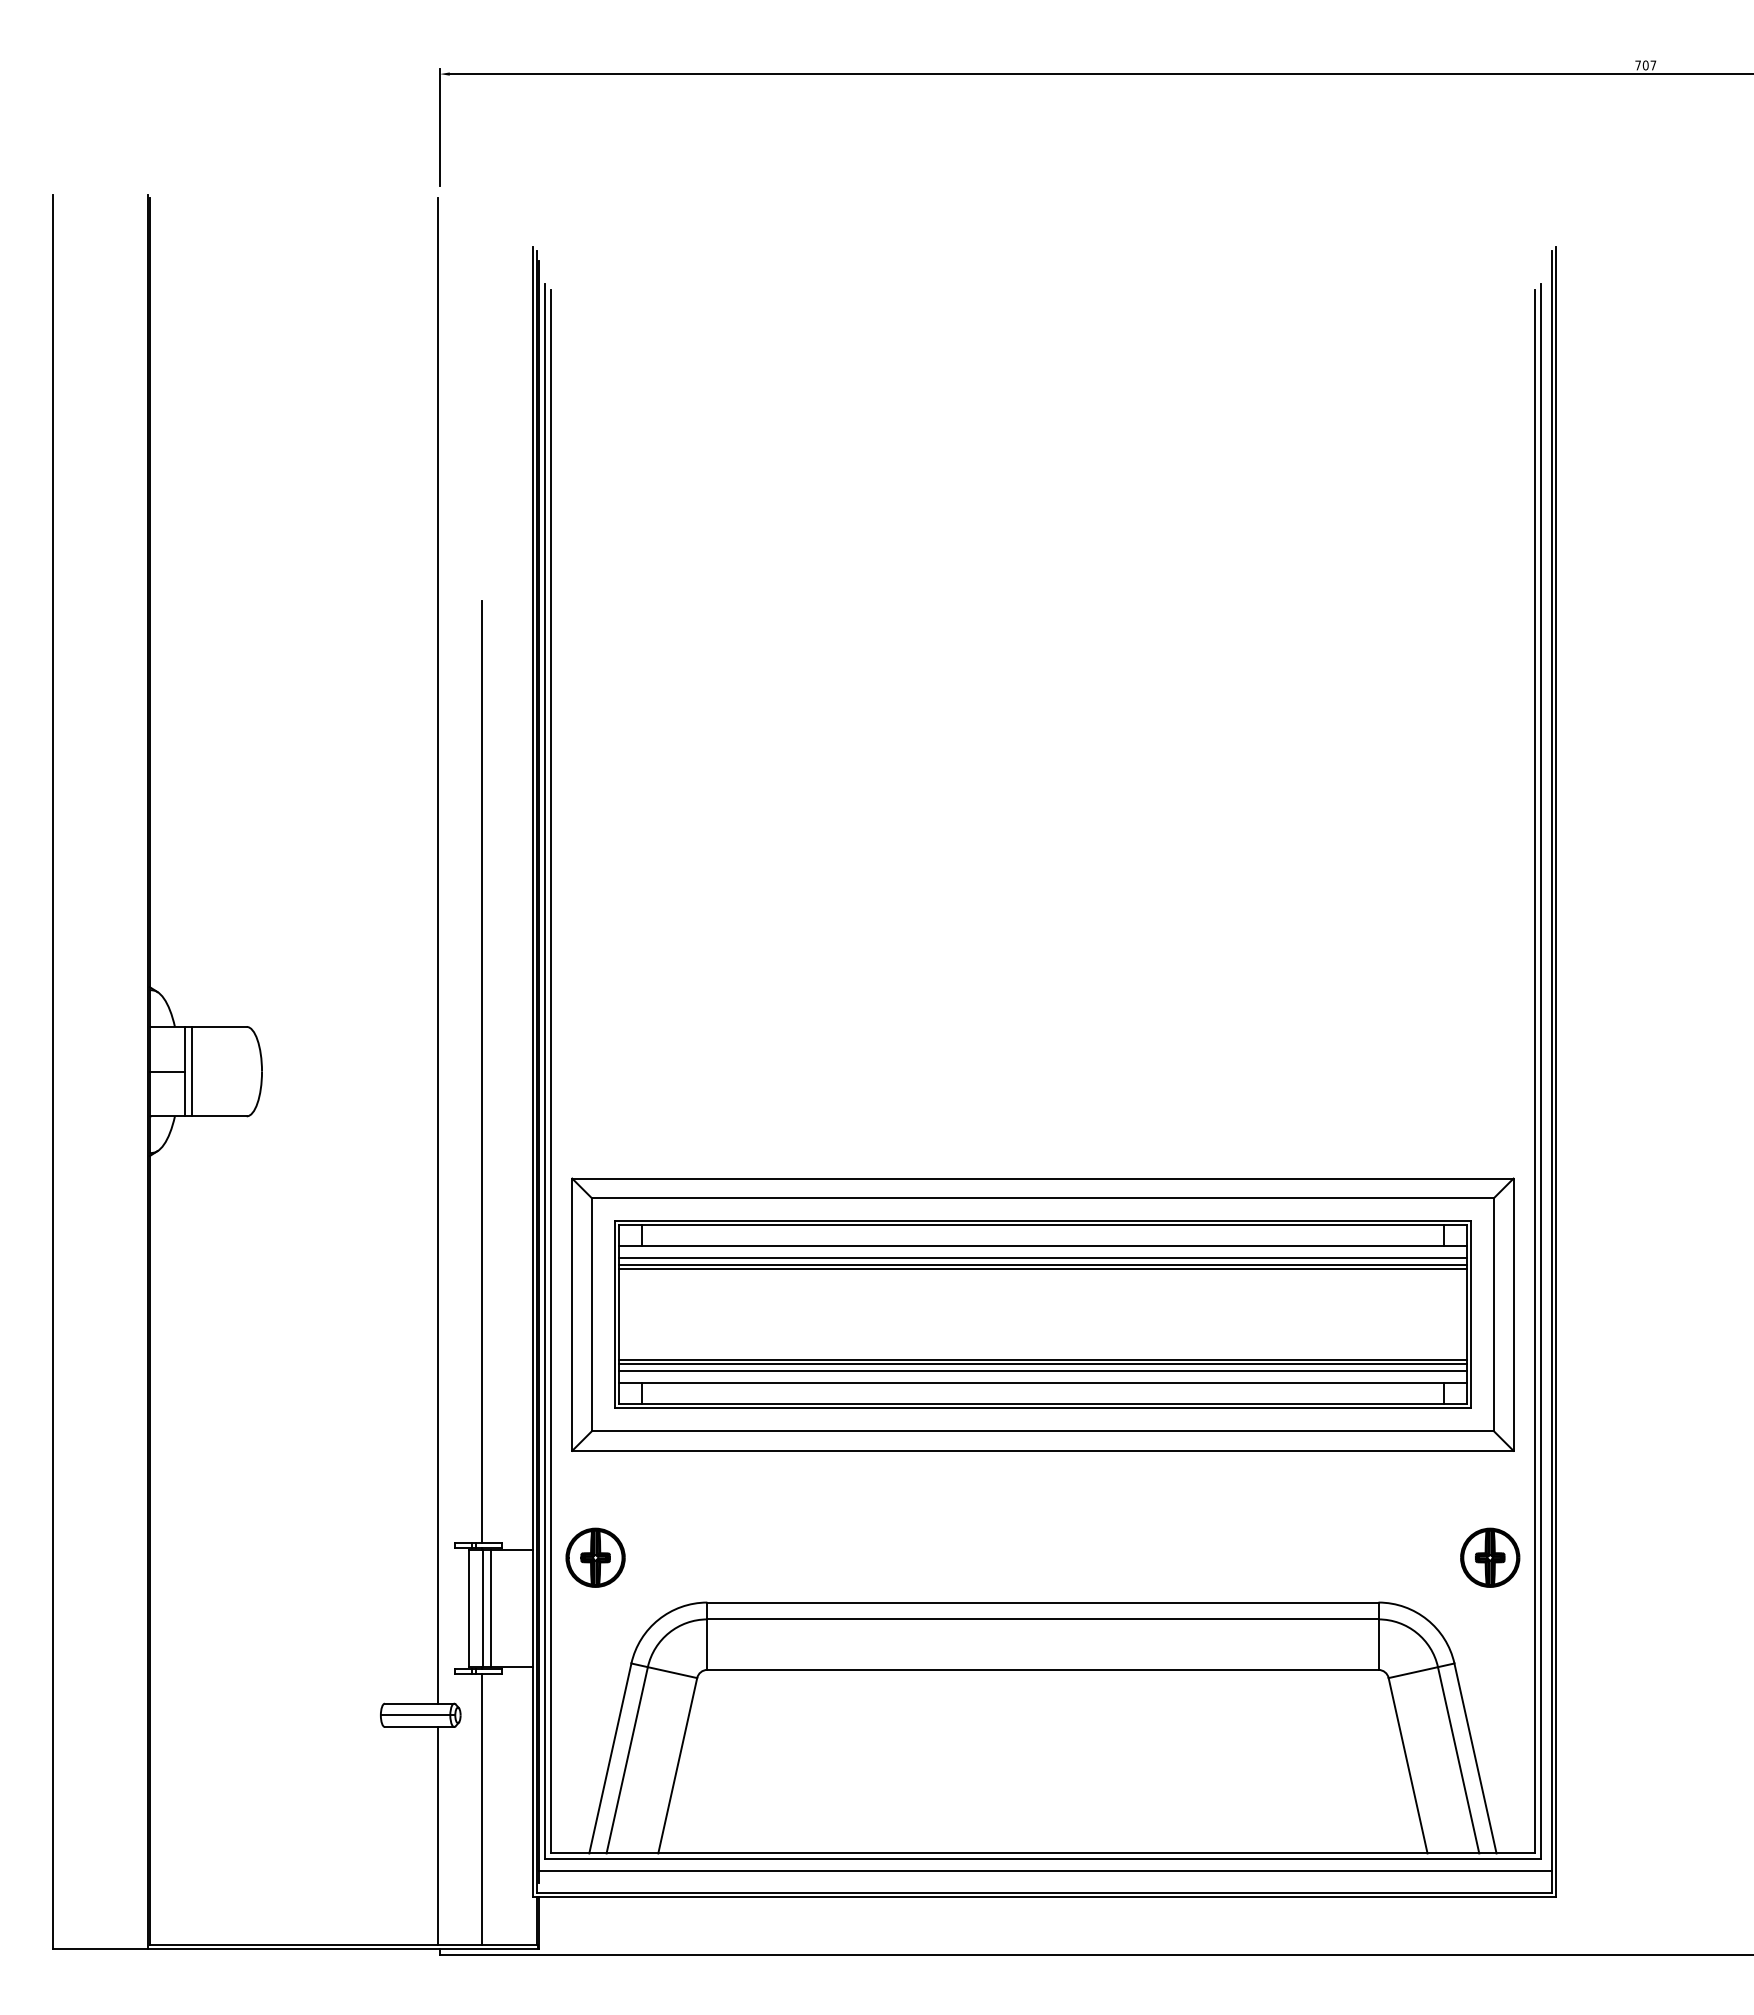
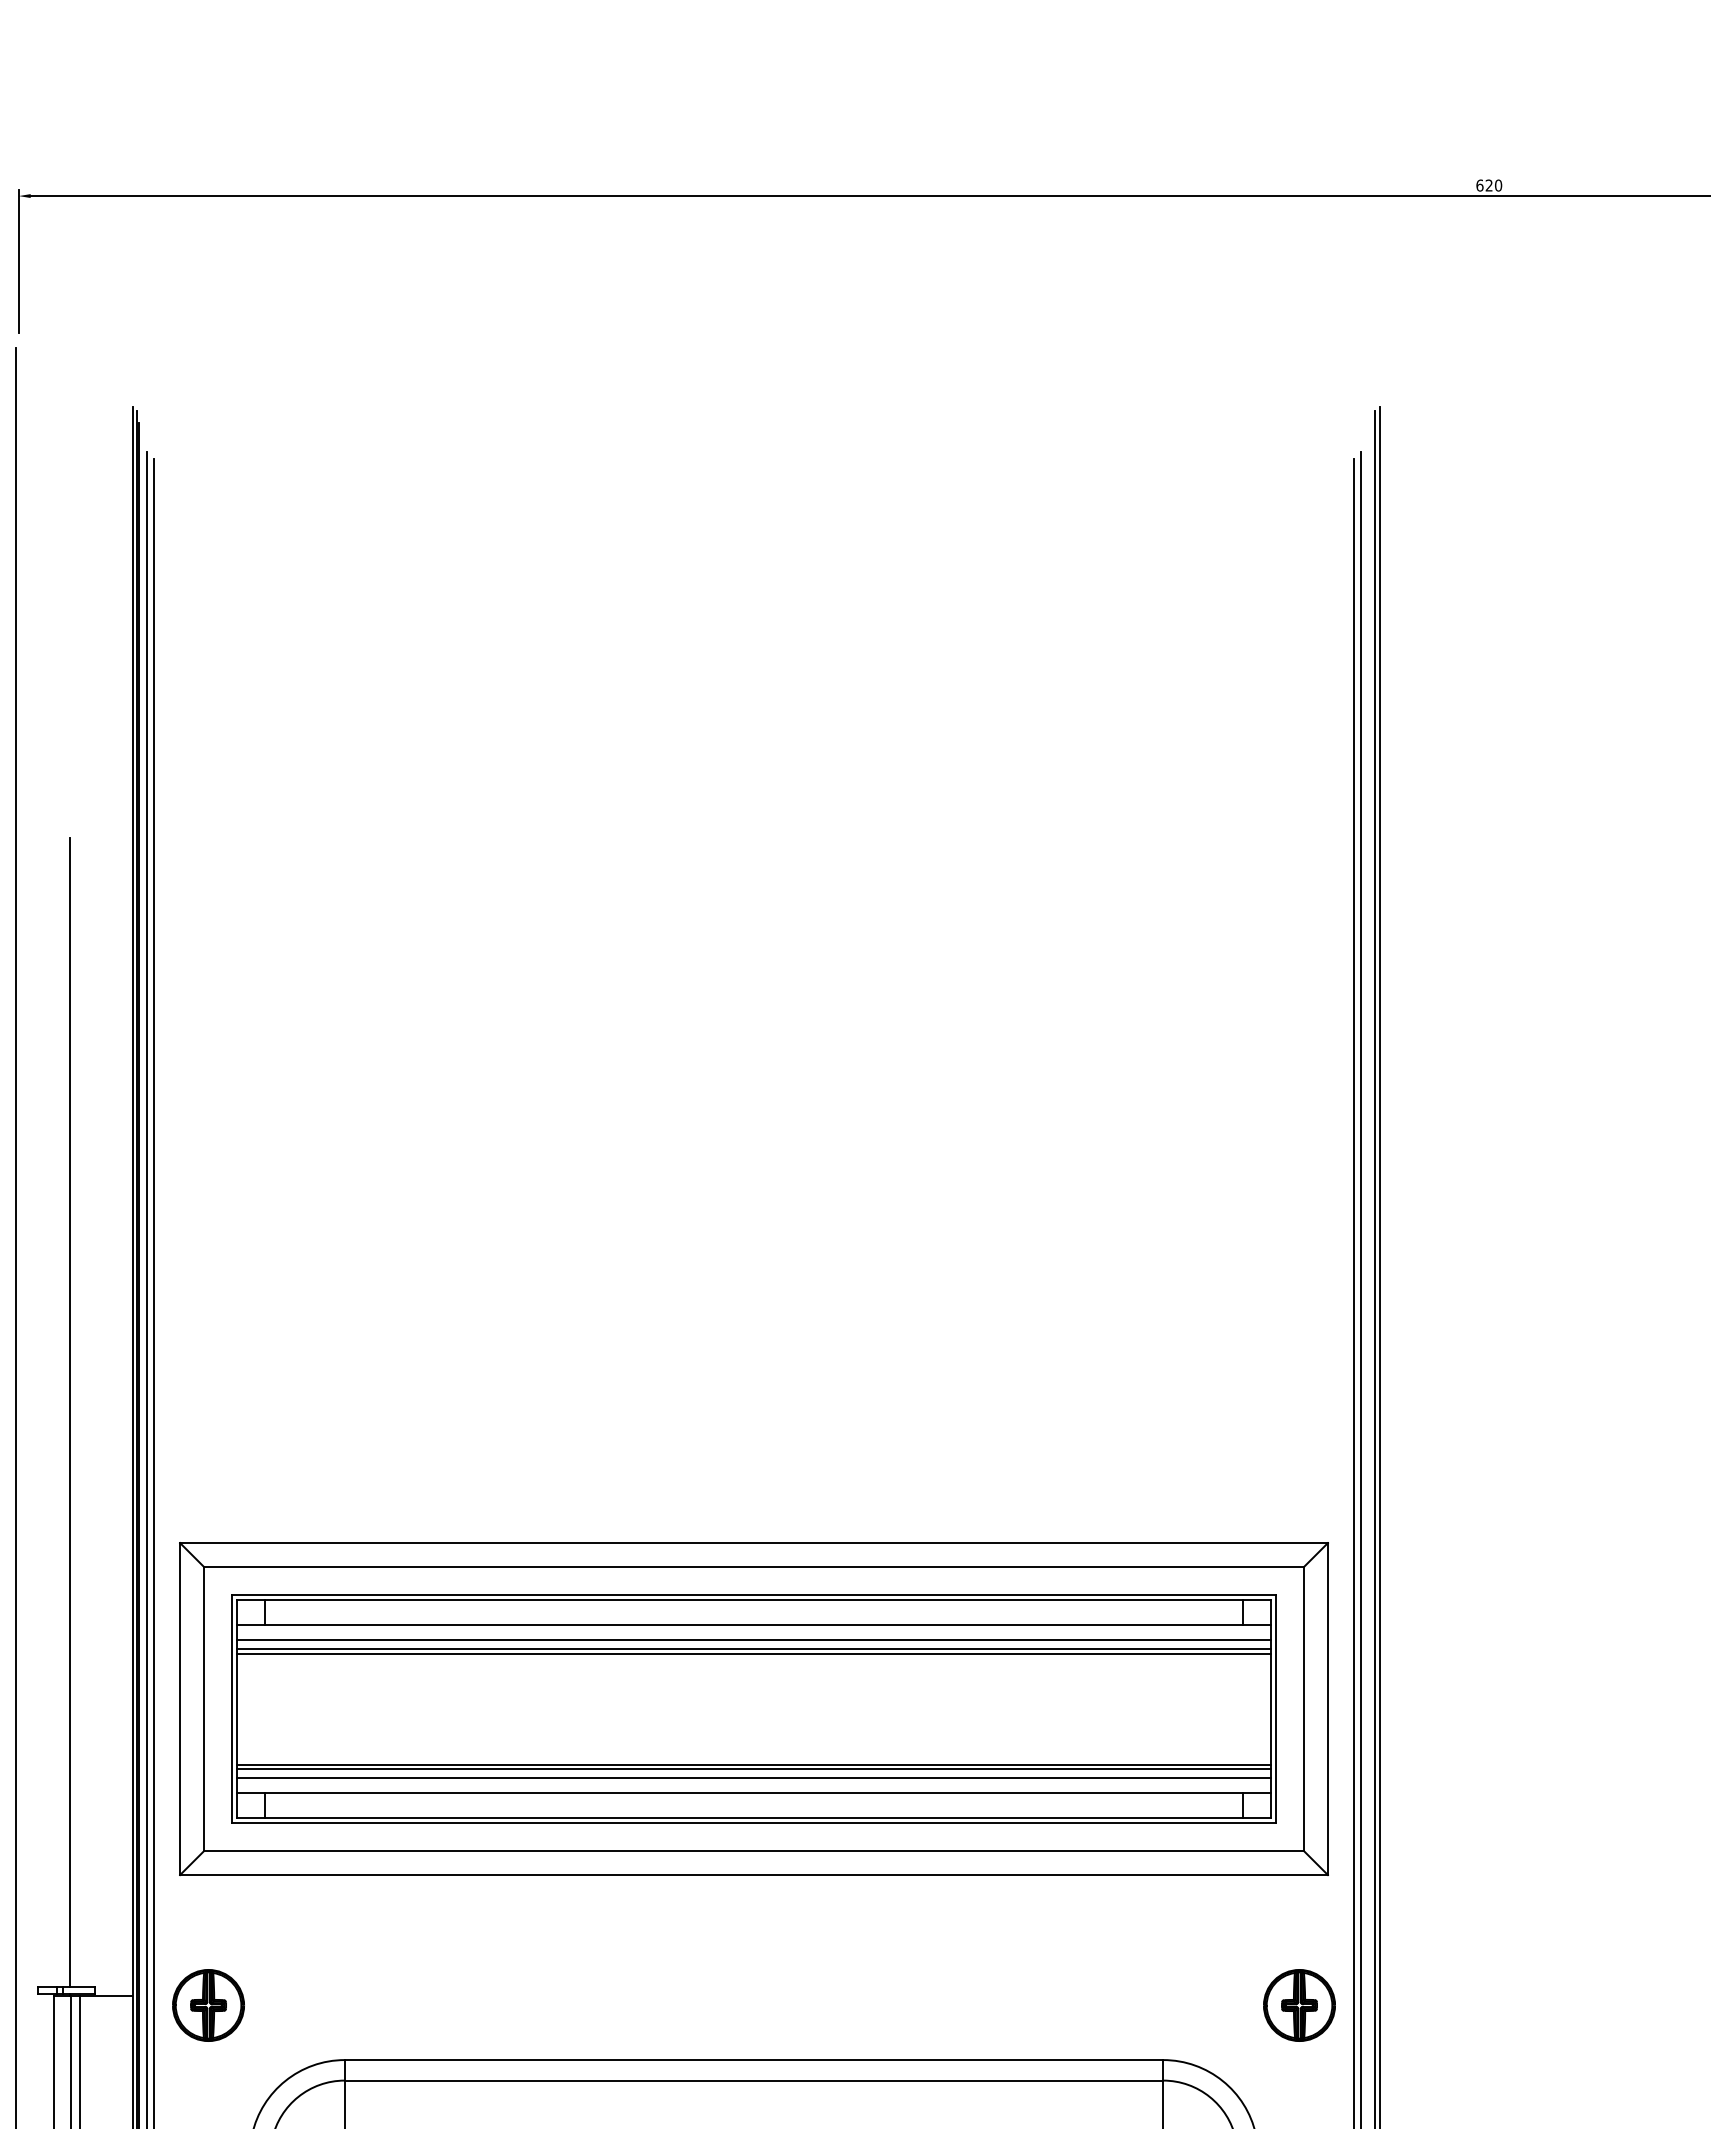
text: (1645, 65) -> (1488, 185), 707 -> 620

